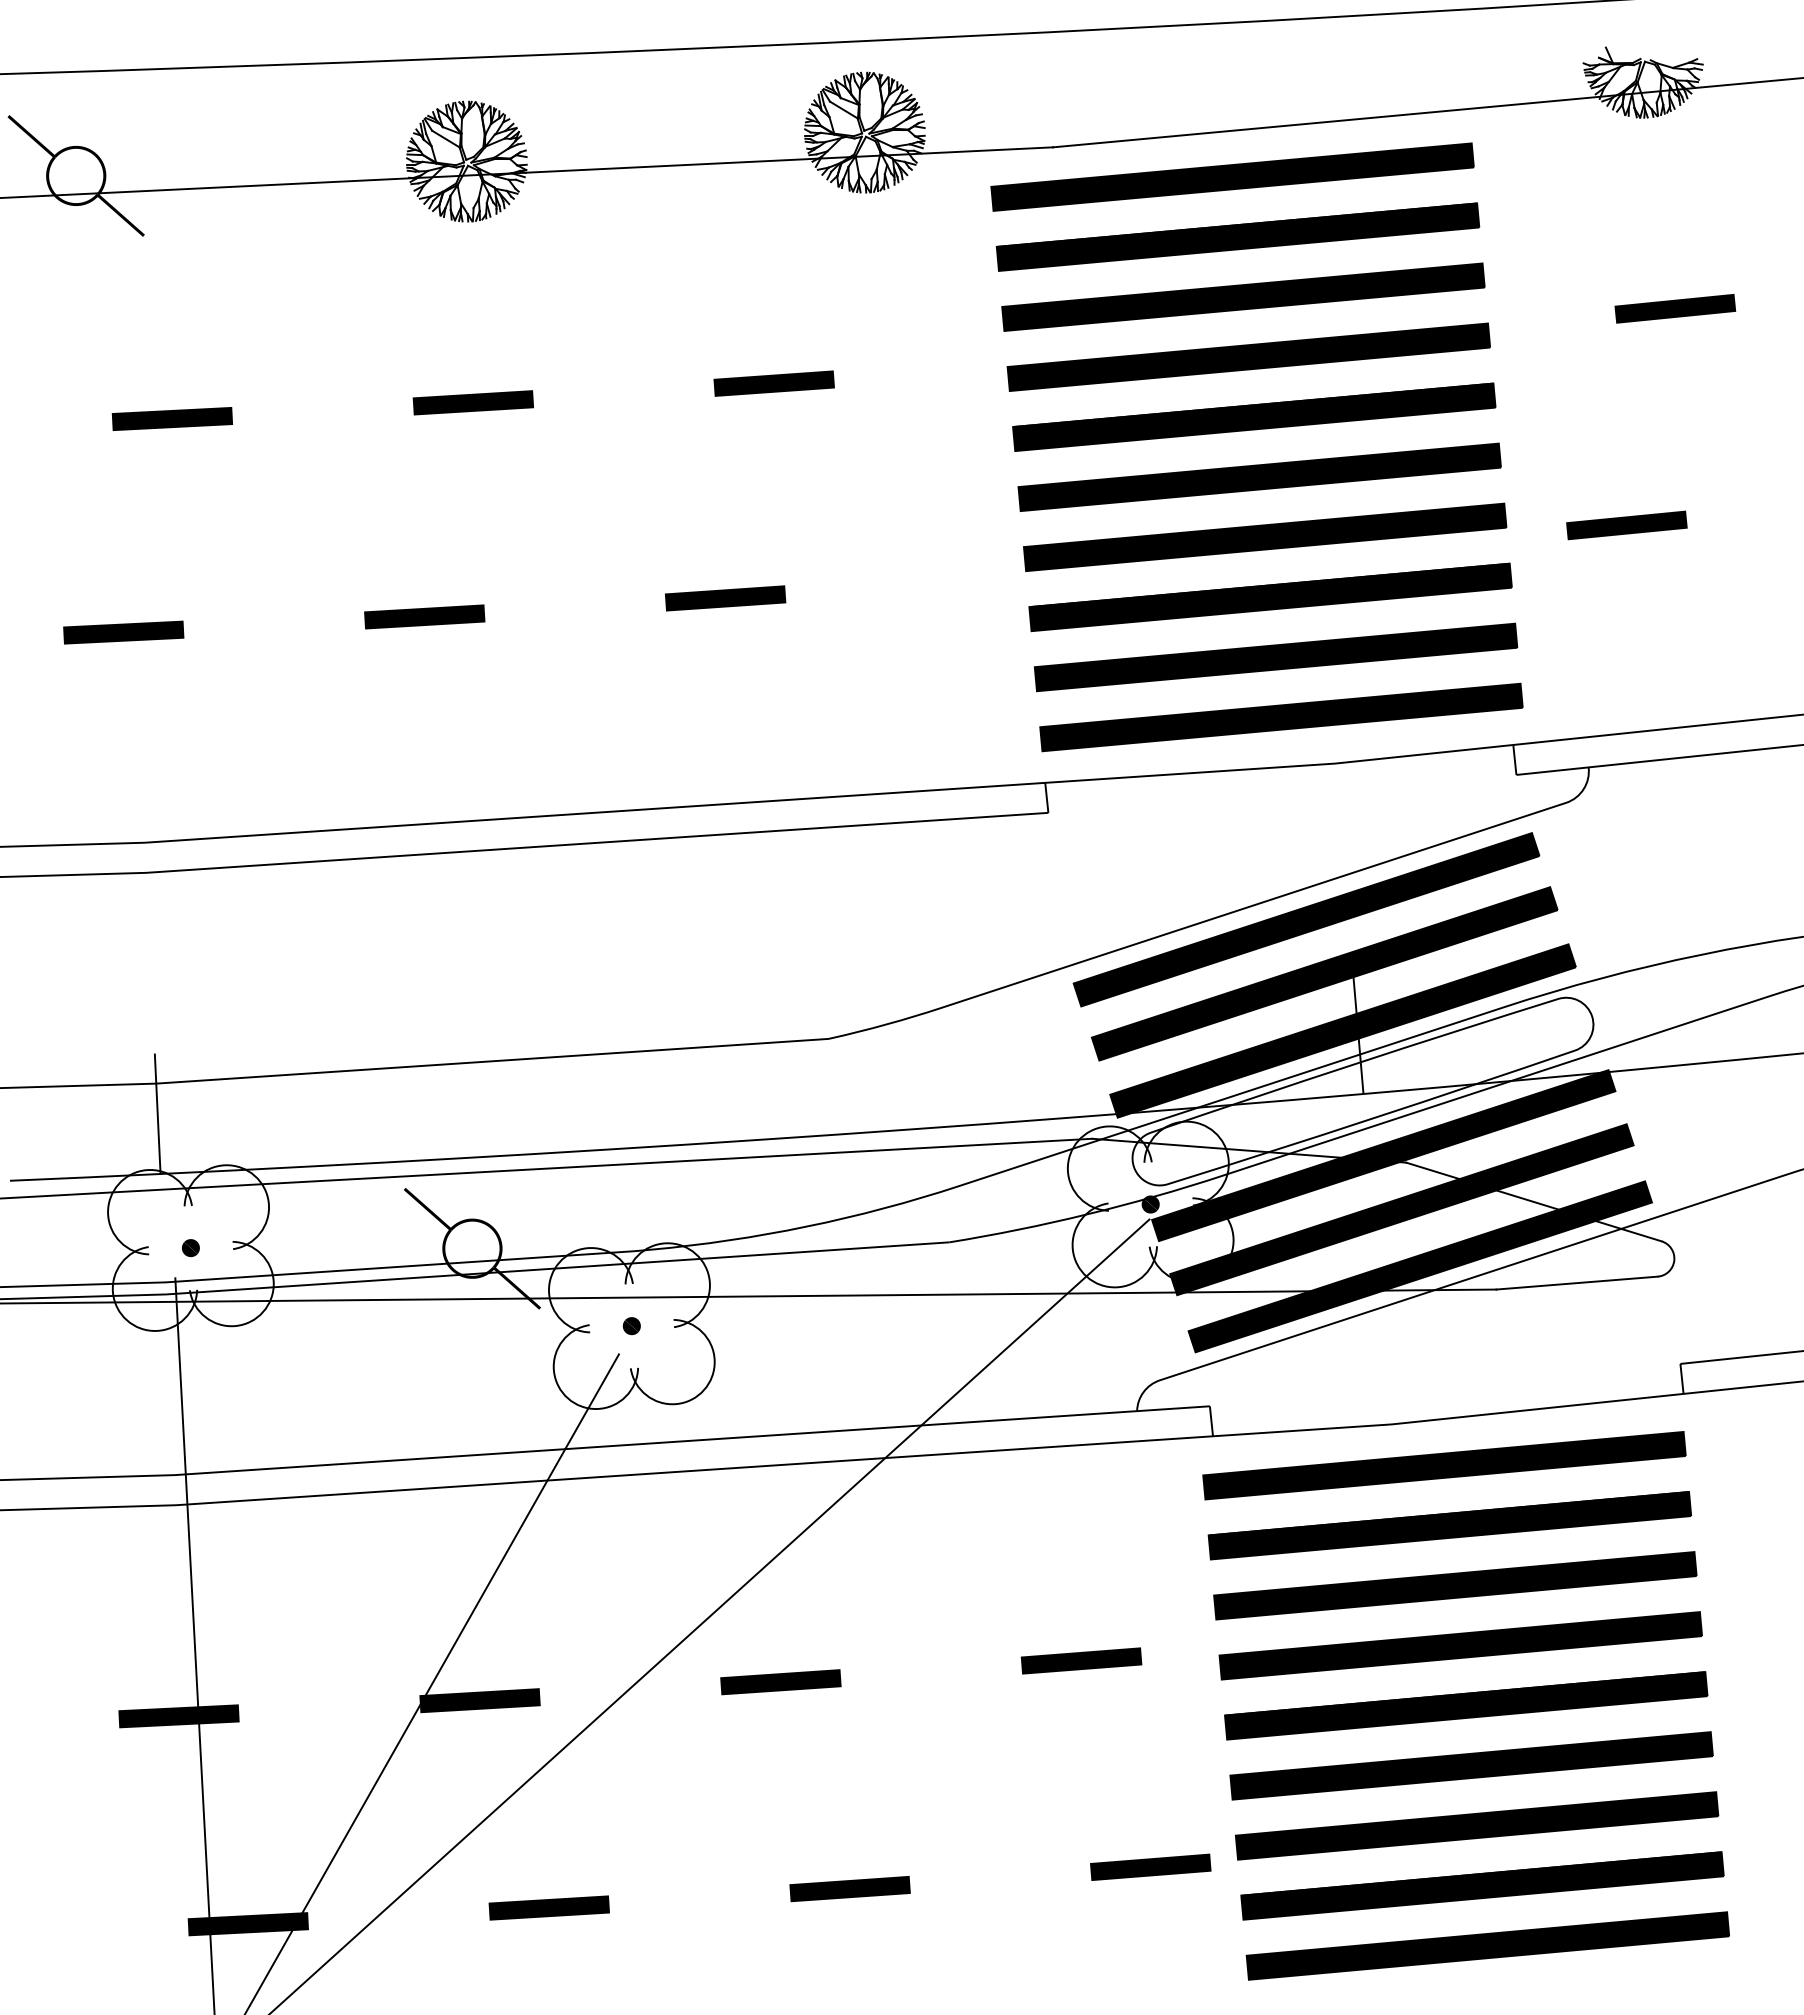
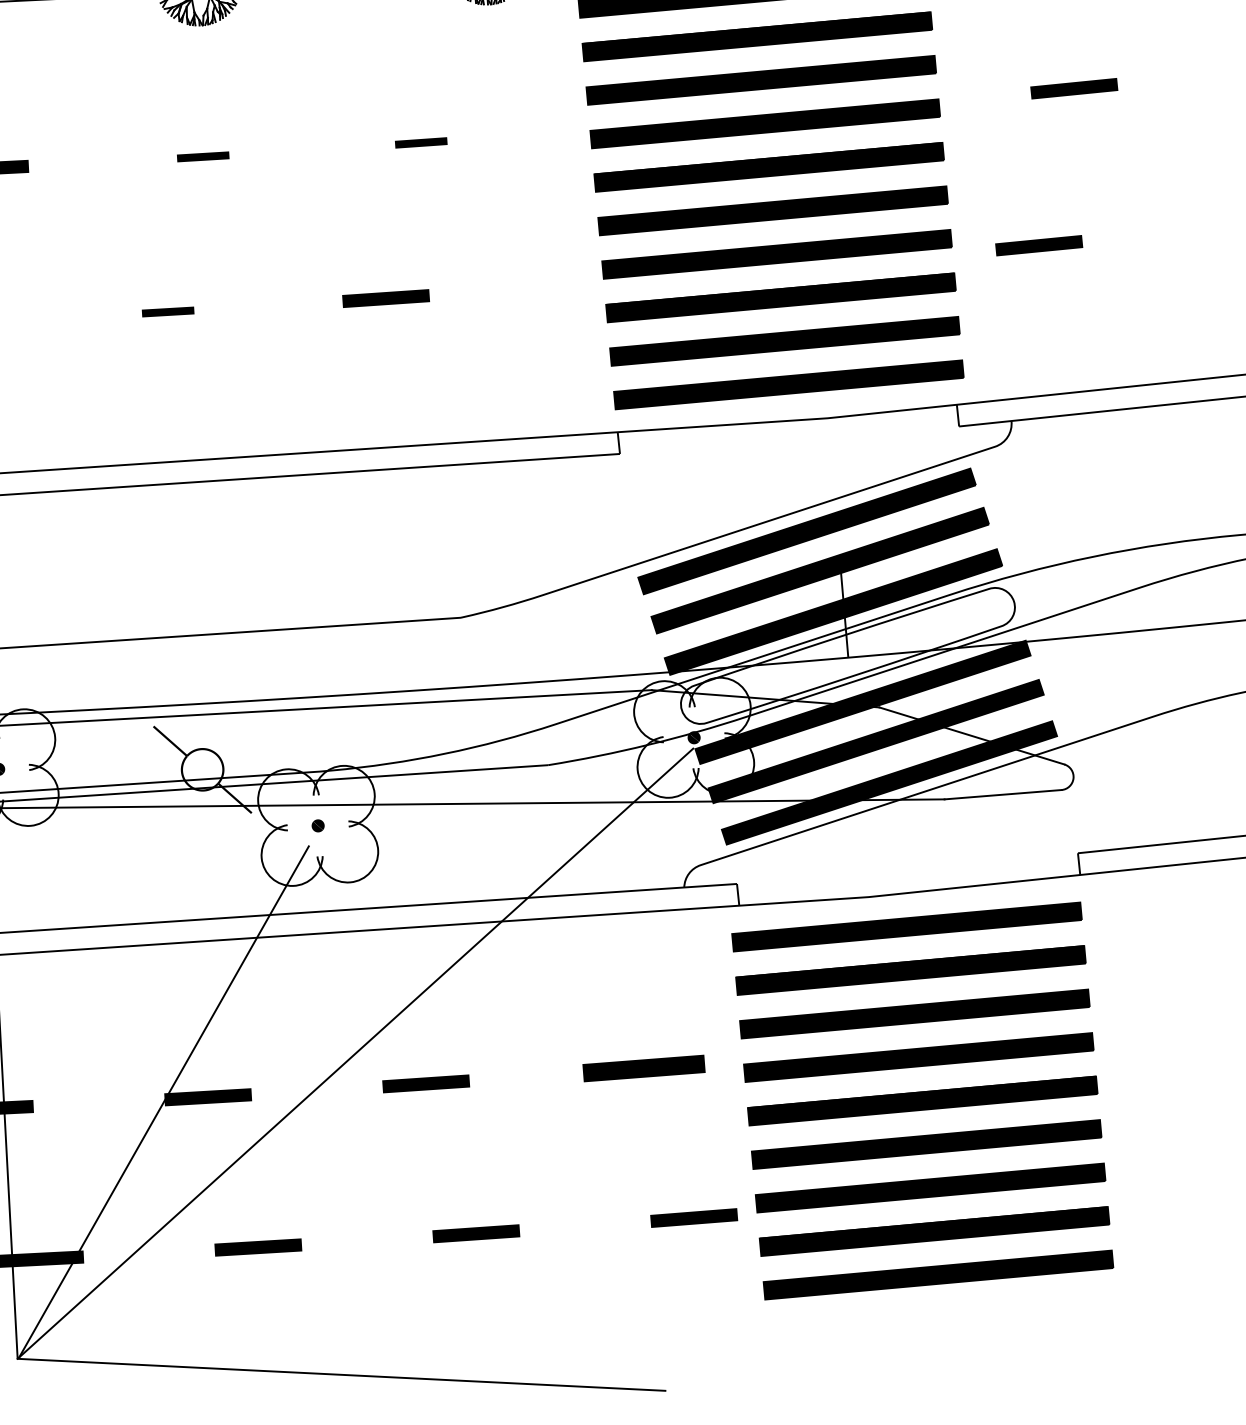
part: (773, 383) -> (420, 142), size x0.6
part: (472, 402) -> (202, 156), size x0.6
part: (424, 616) -> (167, 311), size x0.6
part: (1081, 1660) -> (643, 1068), size x1.4

